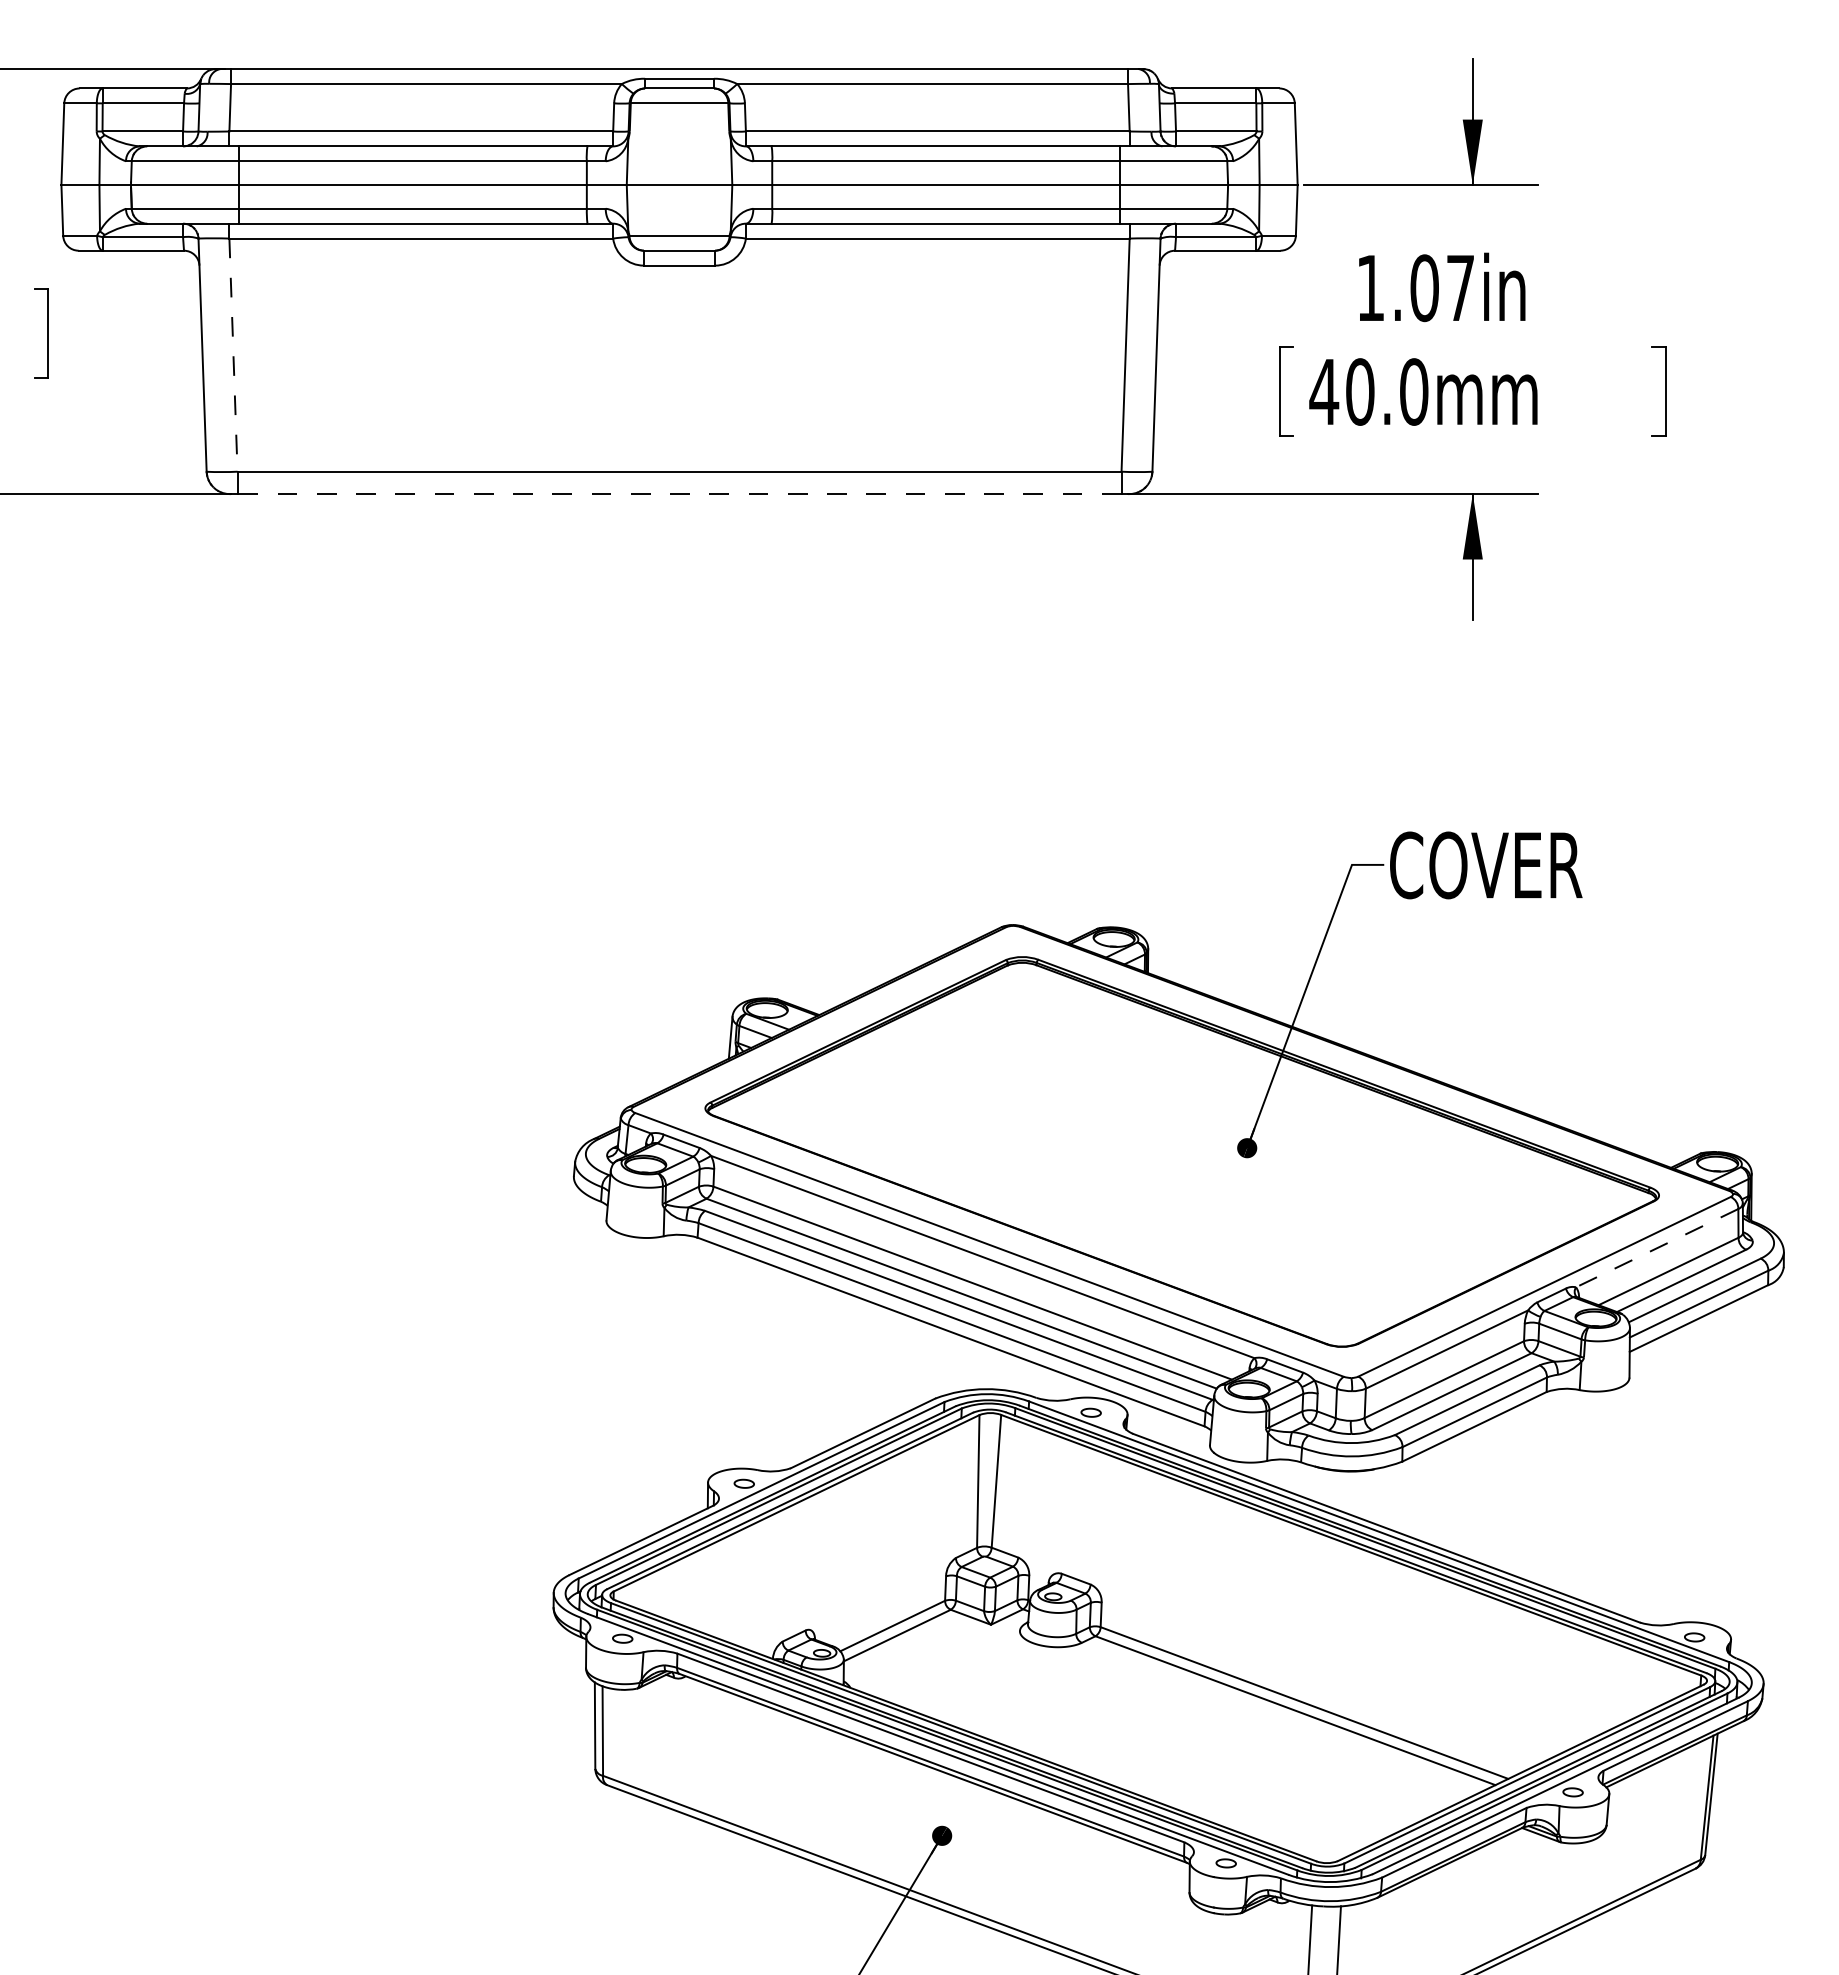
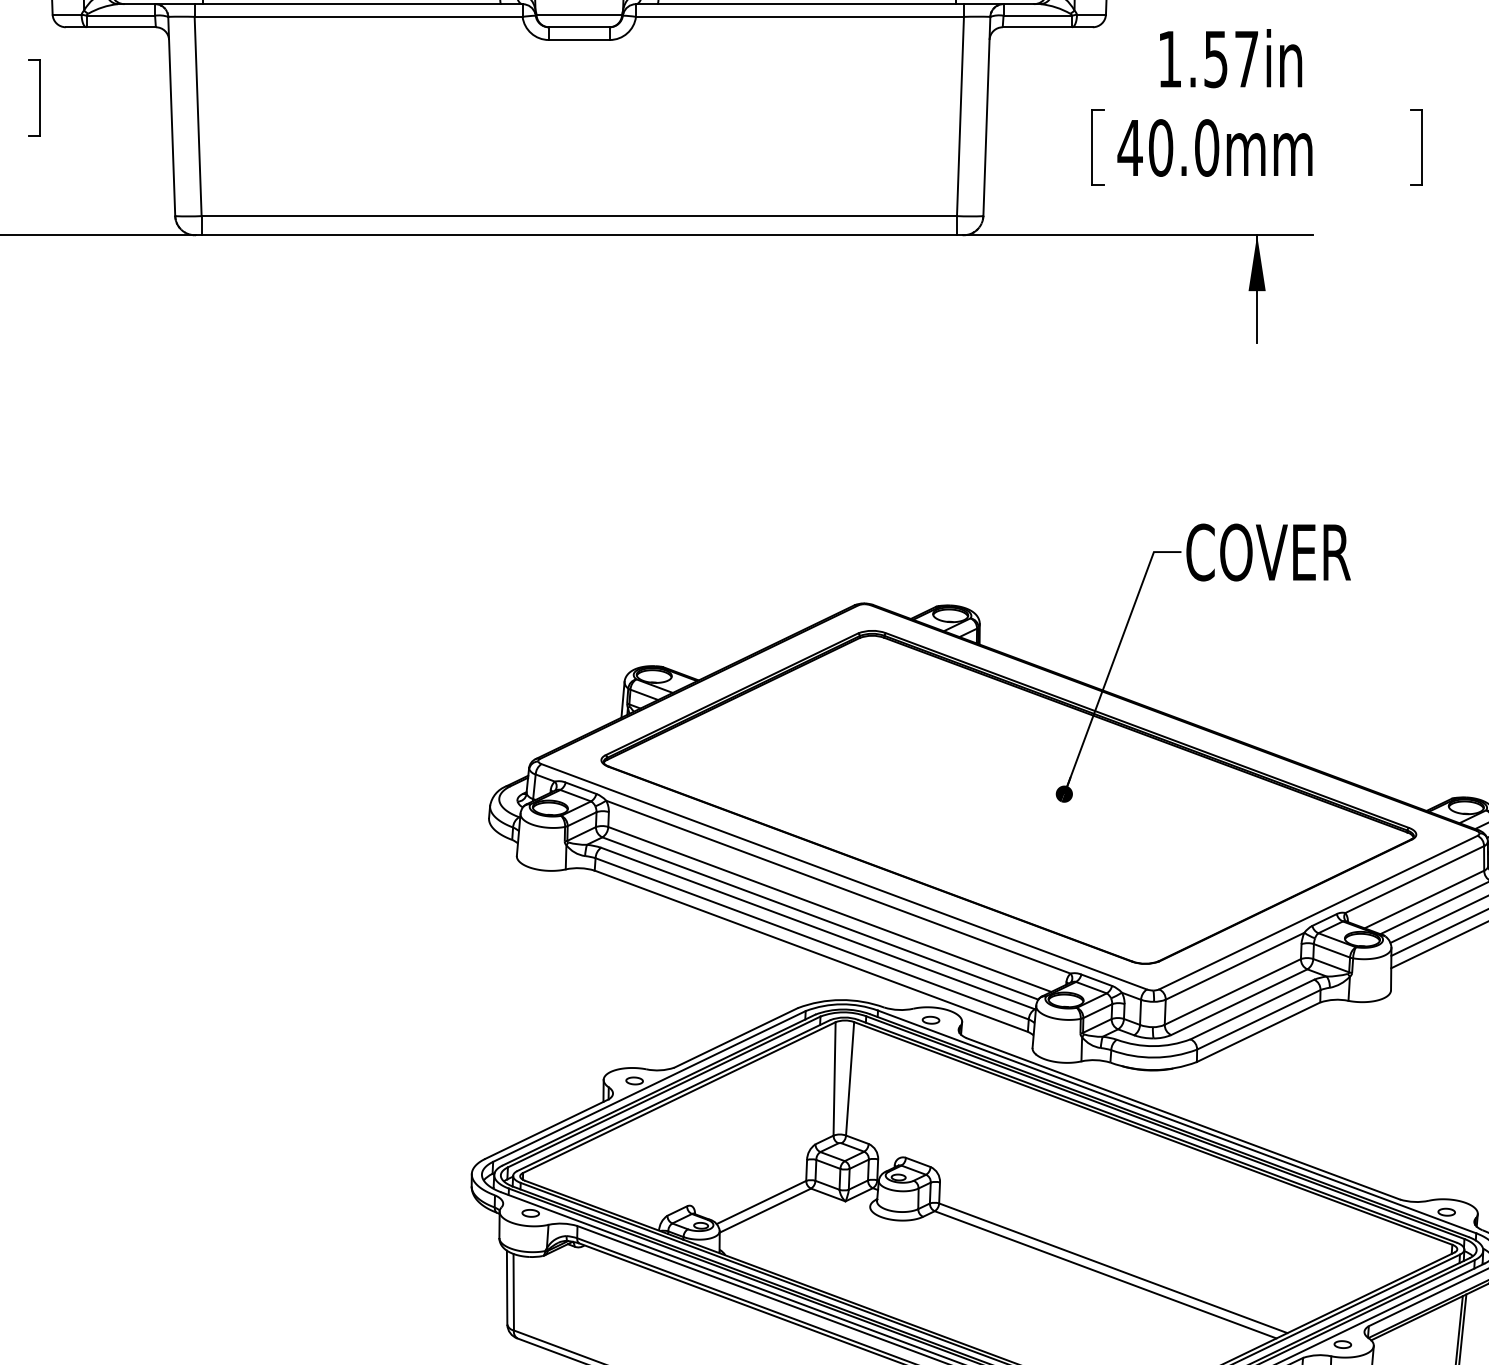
text: (1424, 288) -> (1215, 59), 1.07in -> 1.57in
line: (233, 355) -> (198, 116), dashed -> solid
line: (679, 494) -> (579, 235), dashed -> solid
line: (1656, 1248) -> (1414, 879), dashed -> solid

